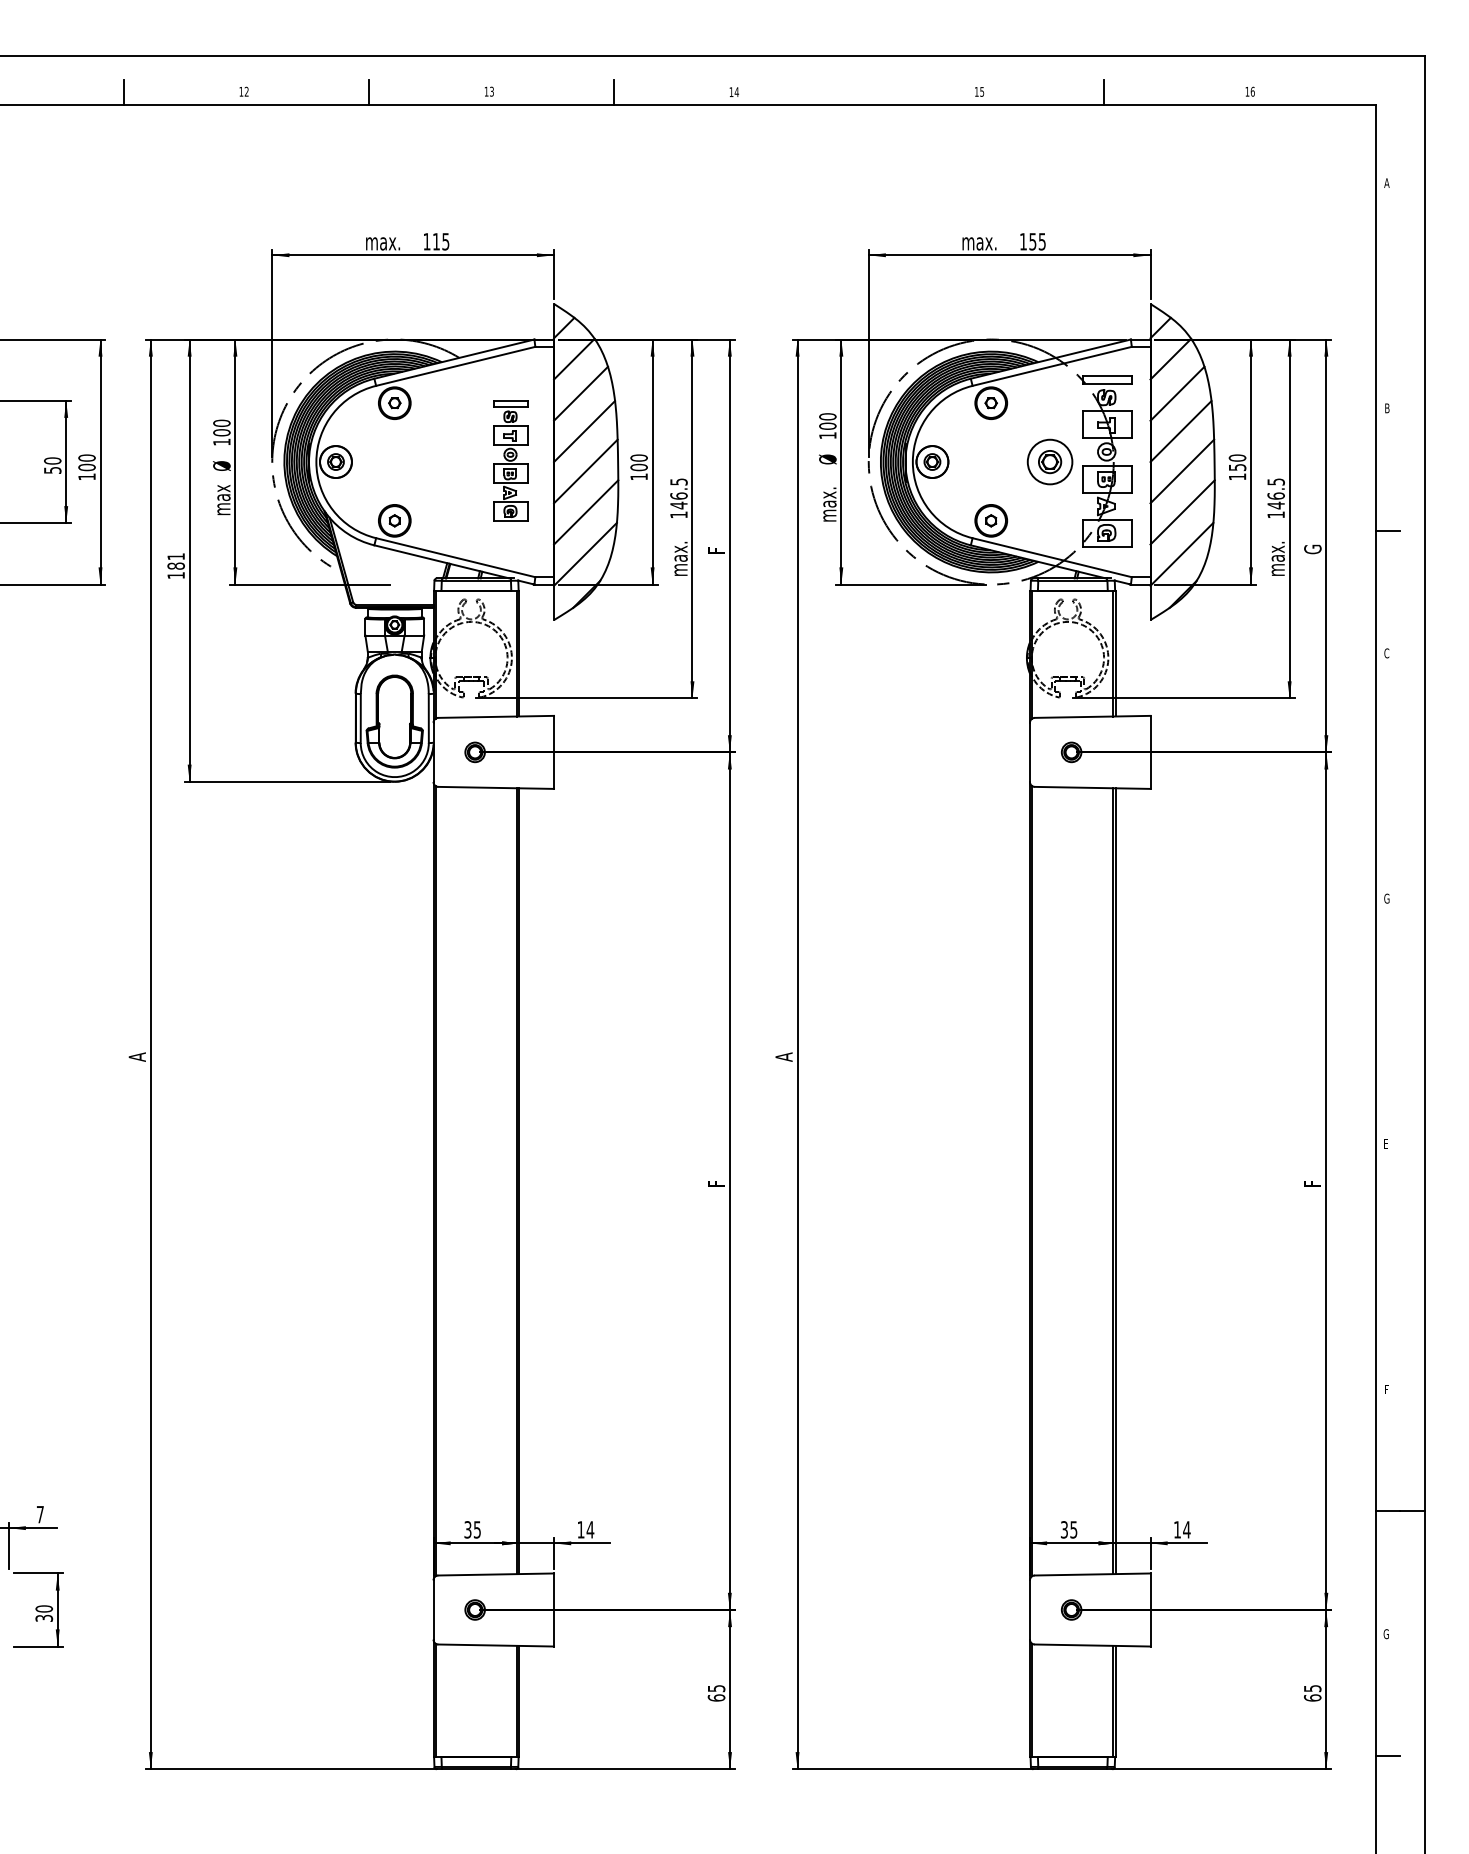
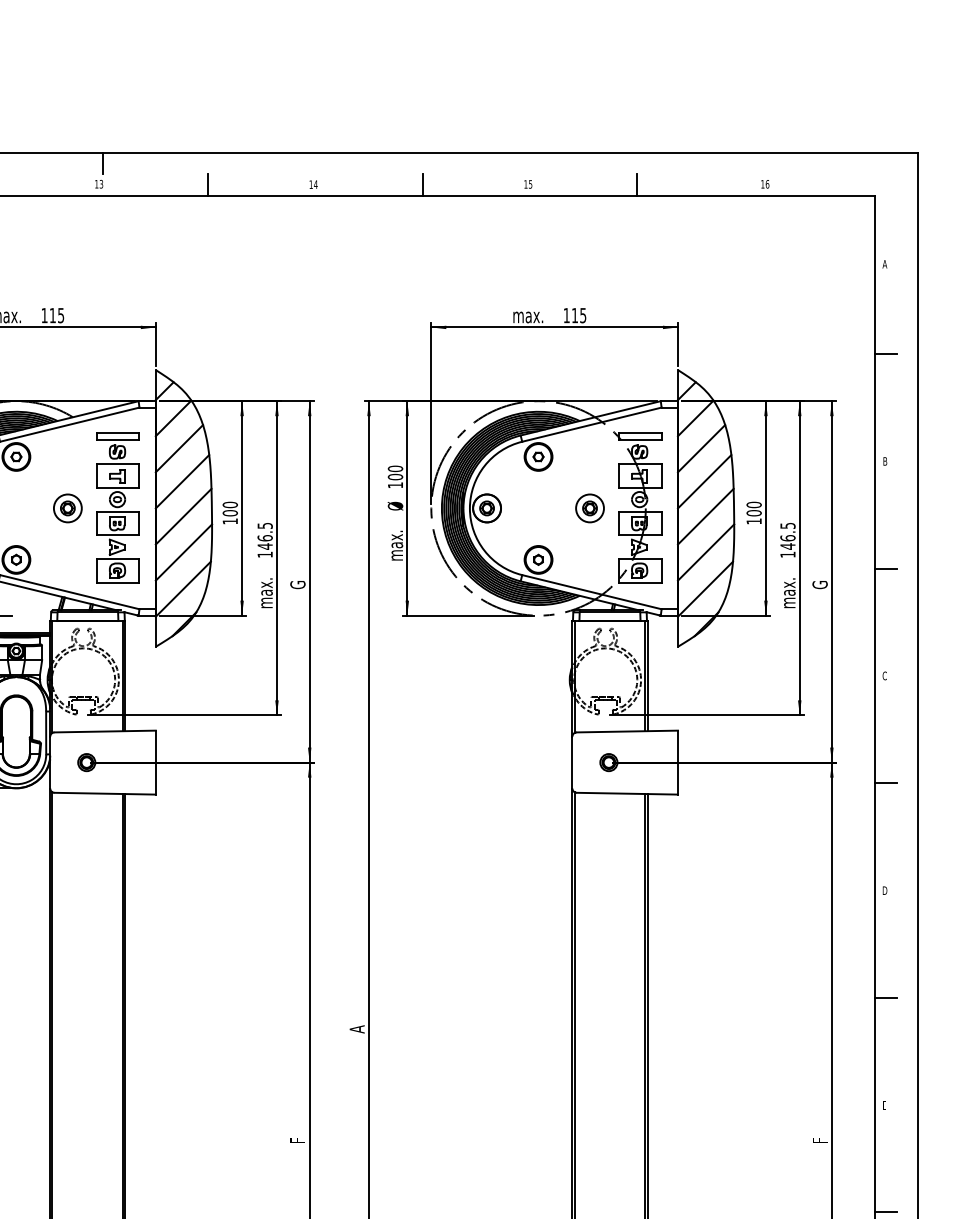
line: (493, 67) -> (102, 163), added
line: (858, 92) -> (422, 184), added
text: (1032, 241) -> (574, 315), 155 -> 115
line: (1387, 285) -> (885, 353), added
part: (453, 461) -> (67, 507), added
part: (510, 461) -> (117, 507), size x1.43
part: (1049, 461) -> (589, 507), size x0.71
text: (1237, 467) -> (754, 513), 150 -> 100
text: (716, 549) -> (298, 584), F -> G
line: (1387, 776) -> (885, 783), added
text: (1386, 898) -> (884, 890), G -> D
line: (1387, 1021) -> (885, 998), added
line: (1387, 1266) -> (885, 1212), added

